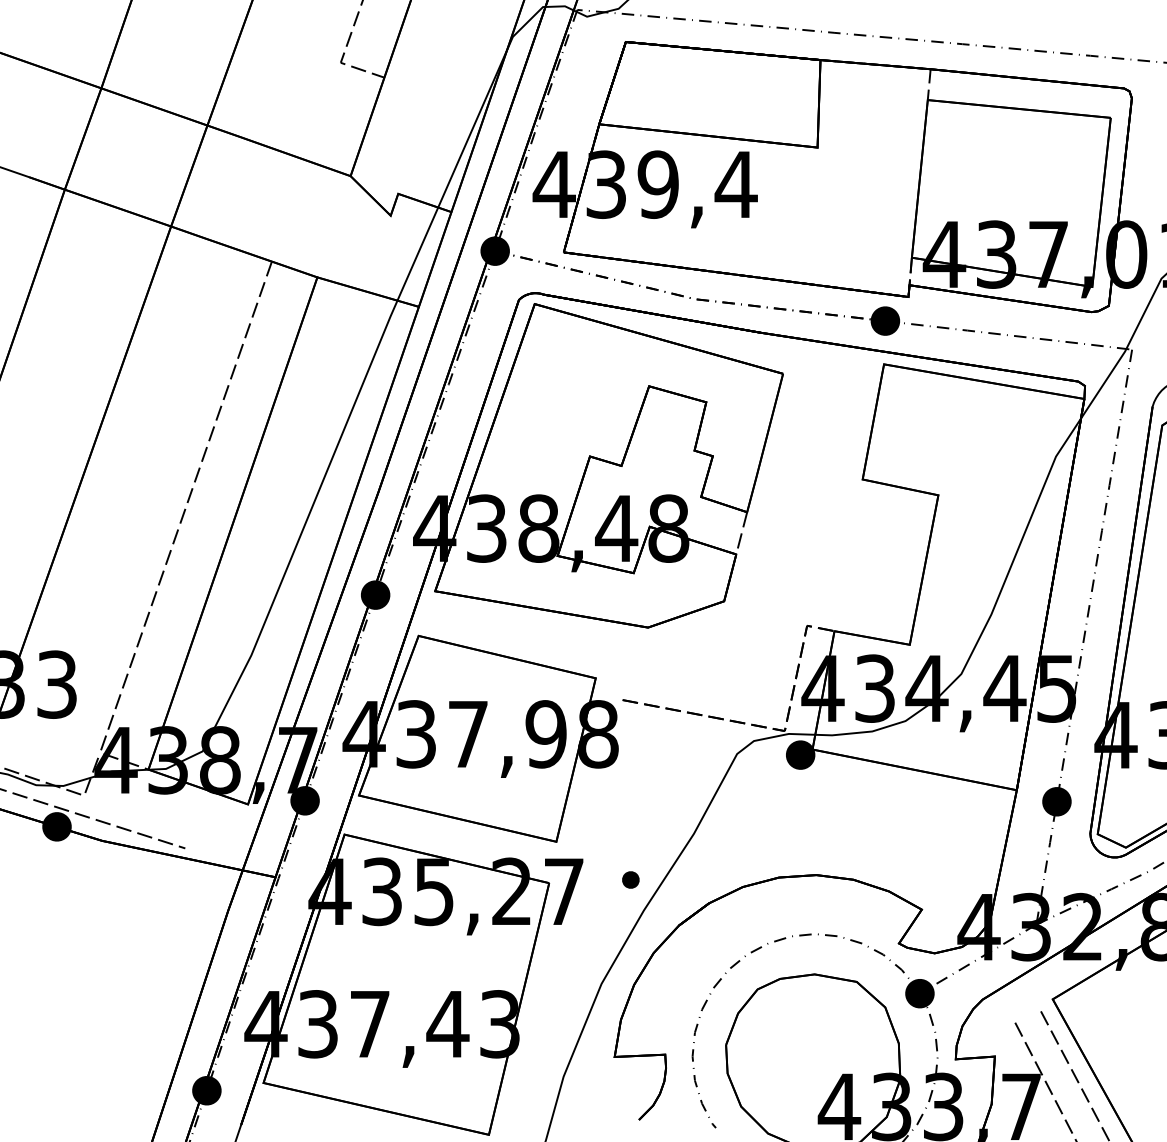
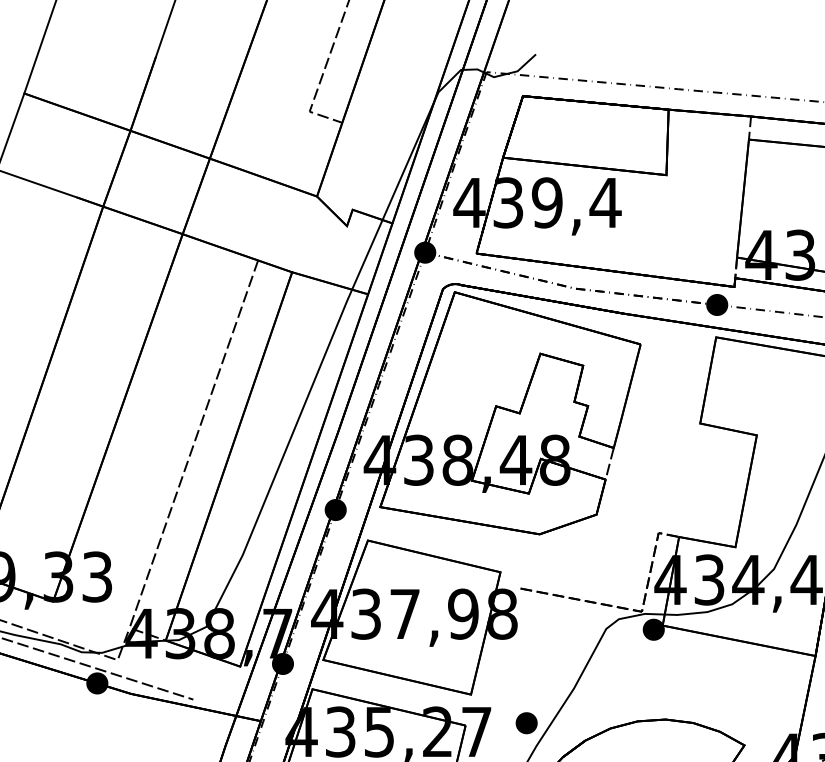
part: (630, 879) -> (526, 722), size x1.67

